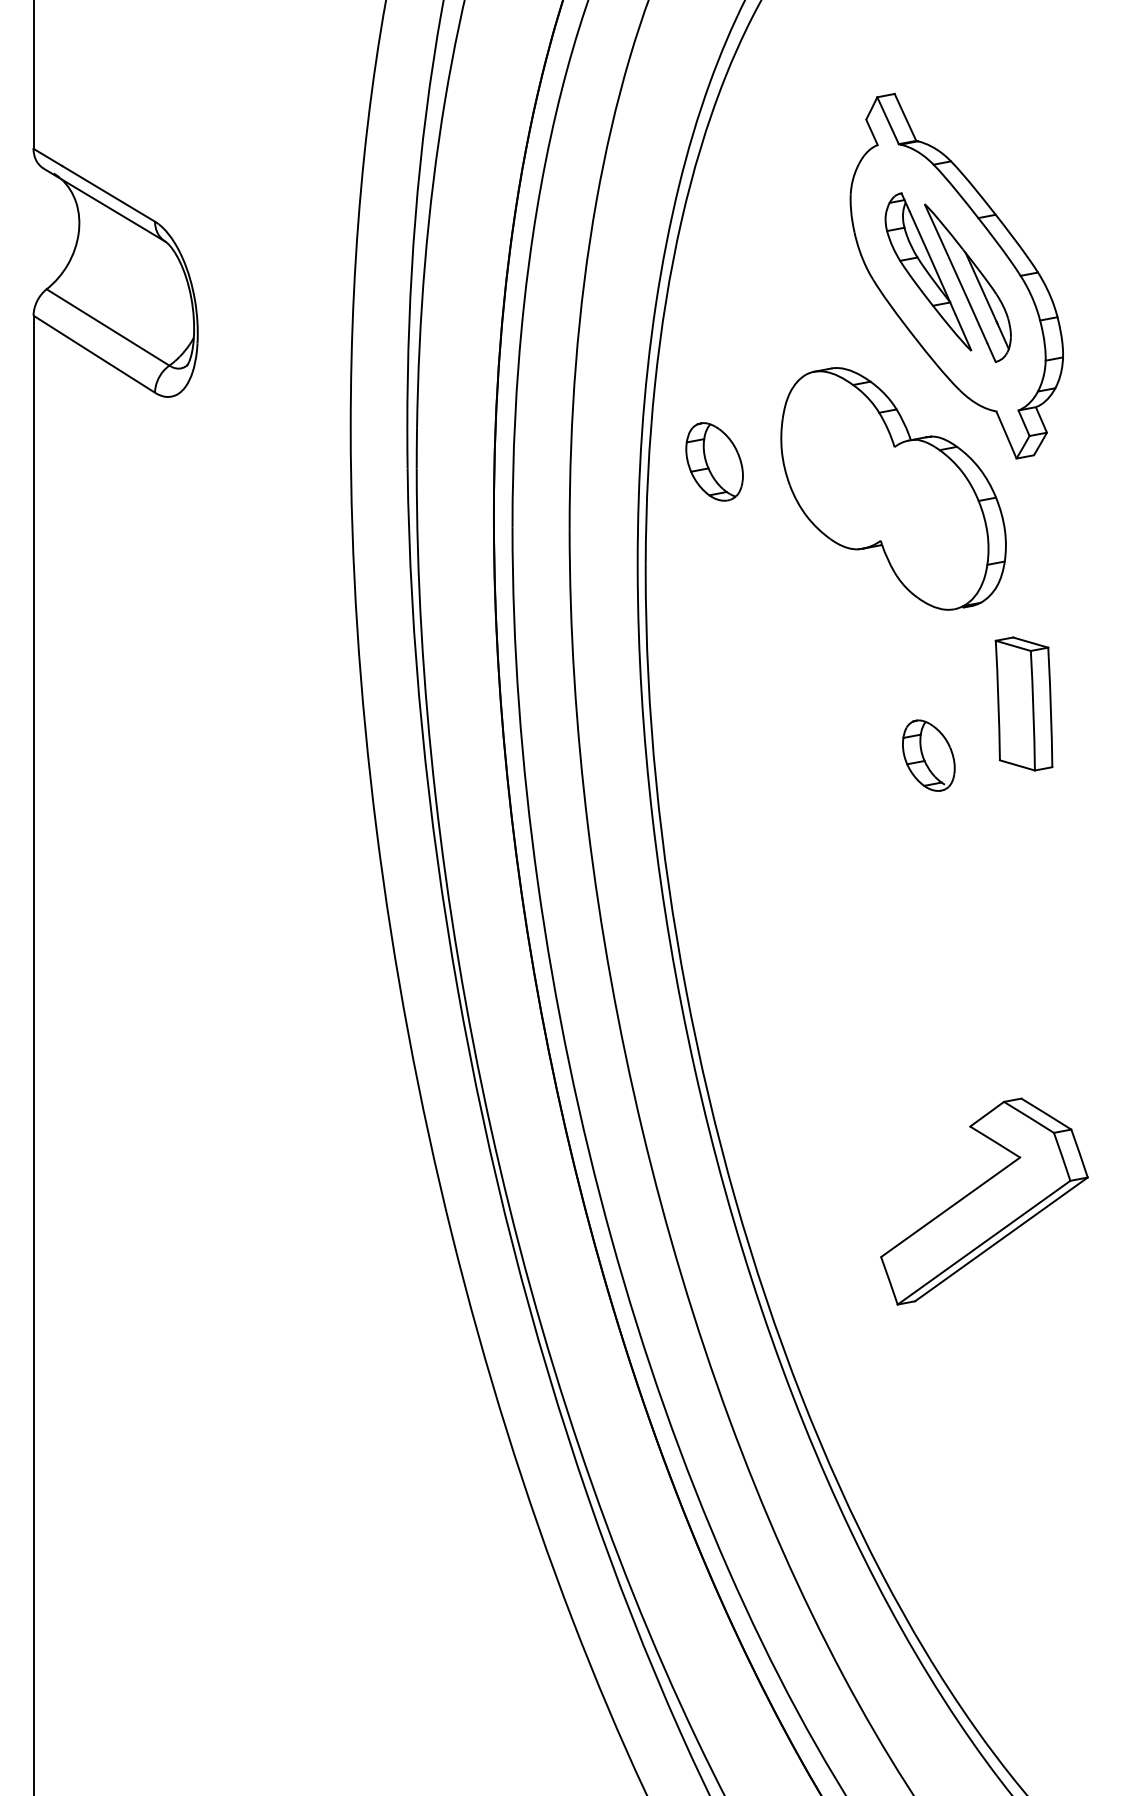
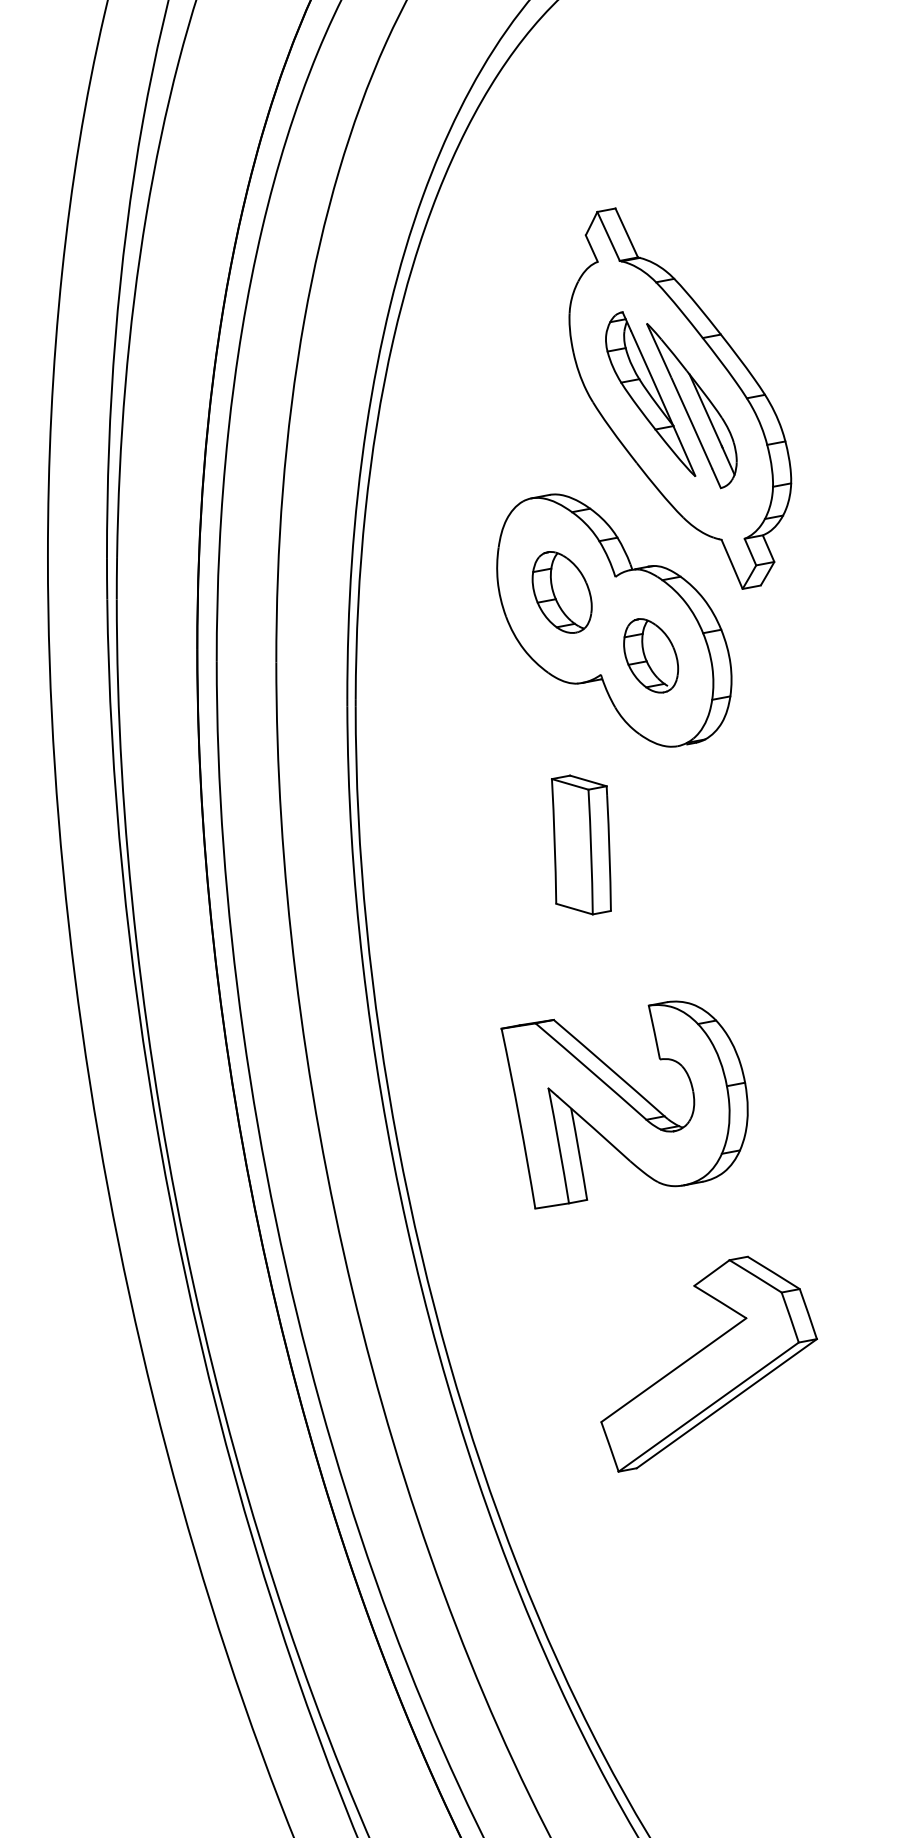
part: (714, 461) -> (562, 591), moved
part: (1023, 703) -> (580, 844), moved
part: (928, 755) -> (650, 655), moved
part: (903, 953) -> (624, 1105), added

